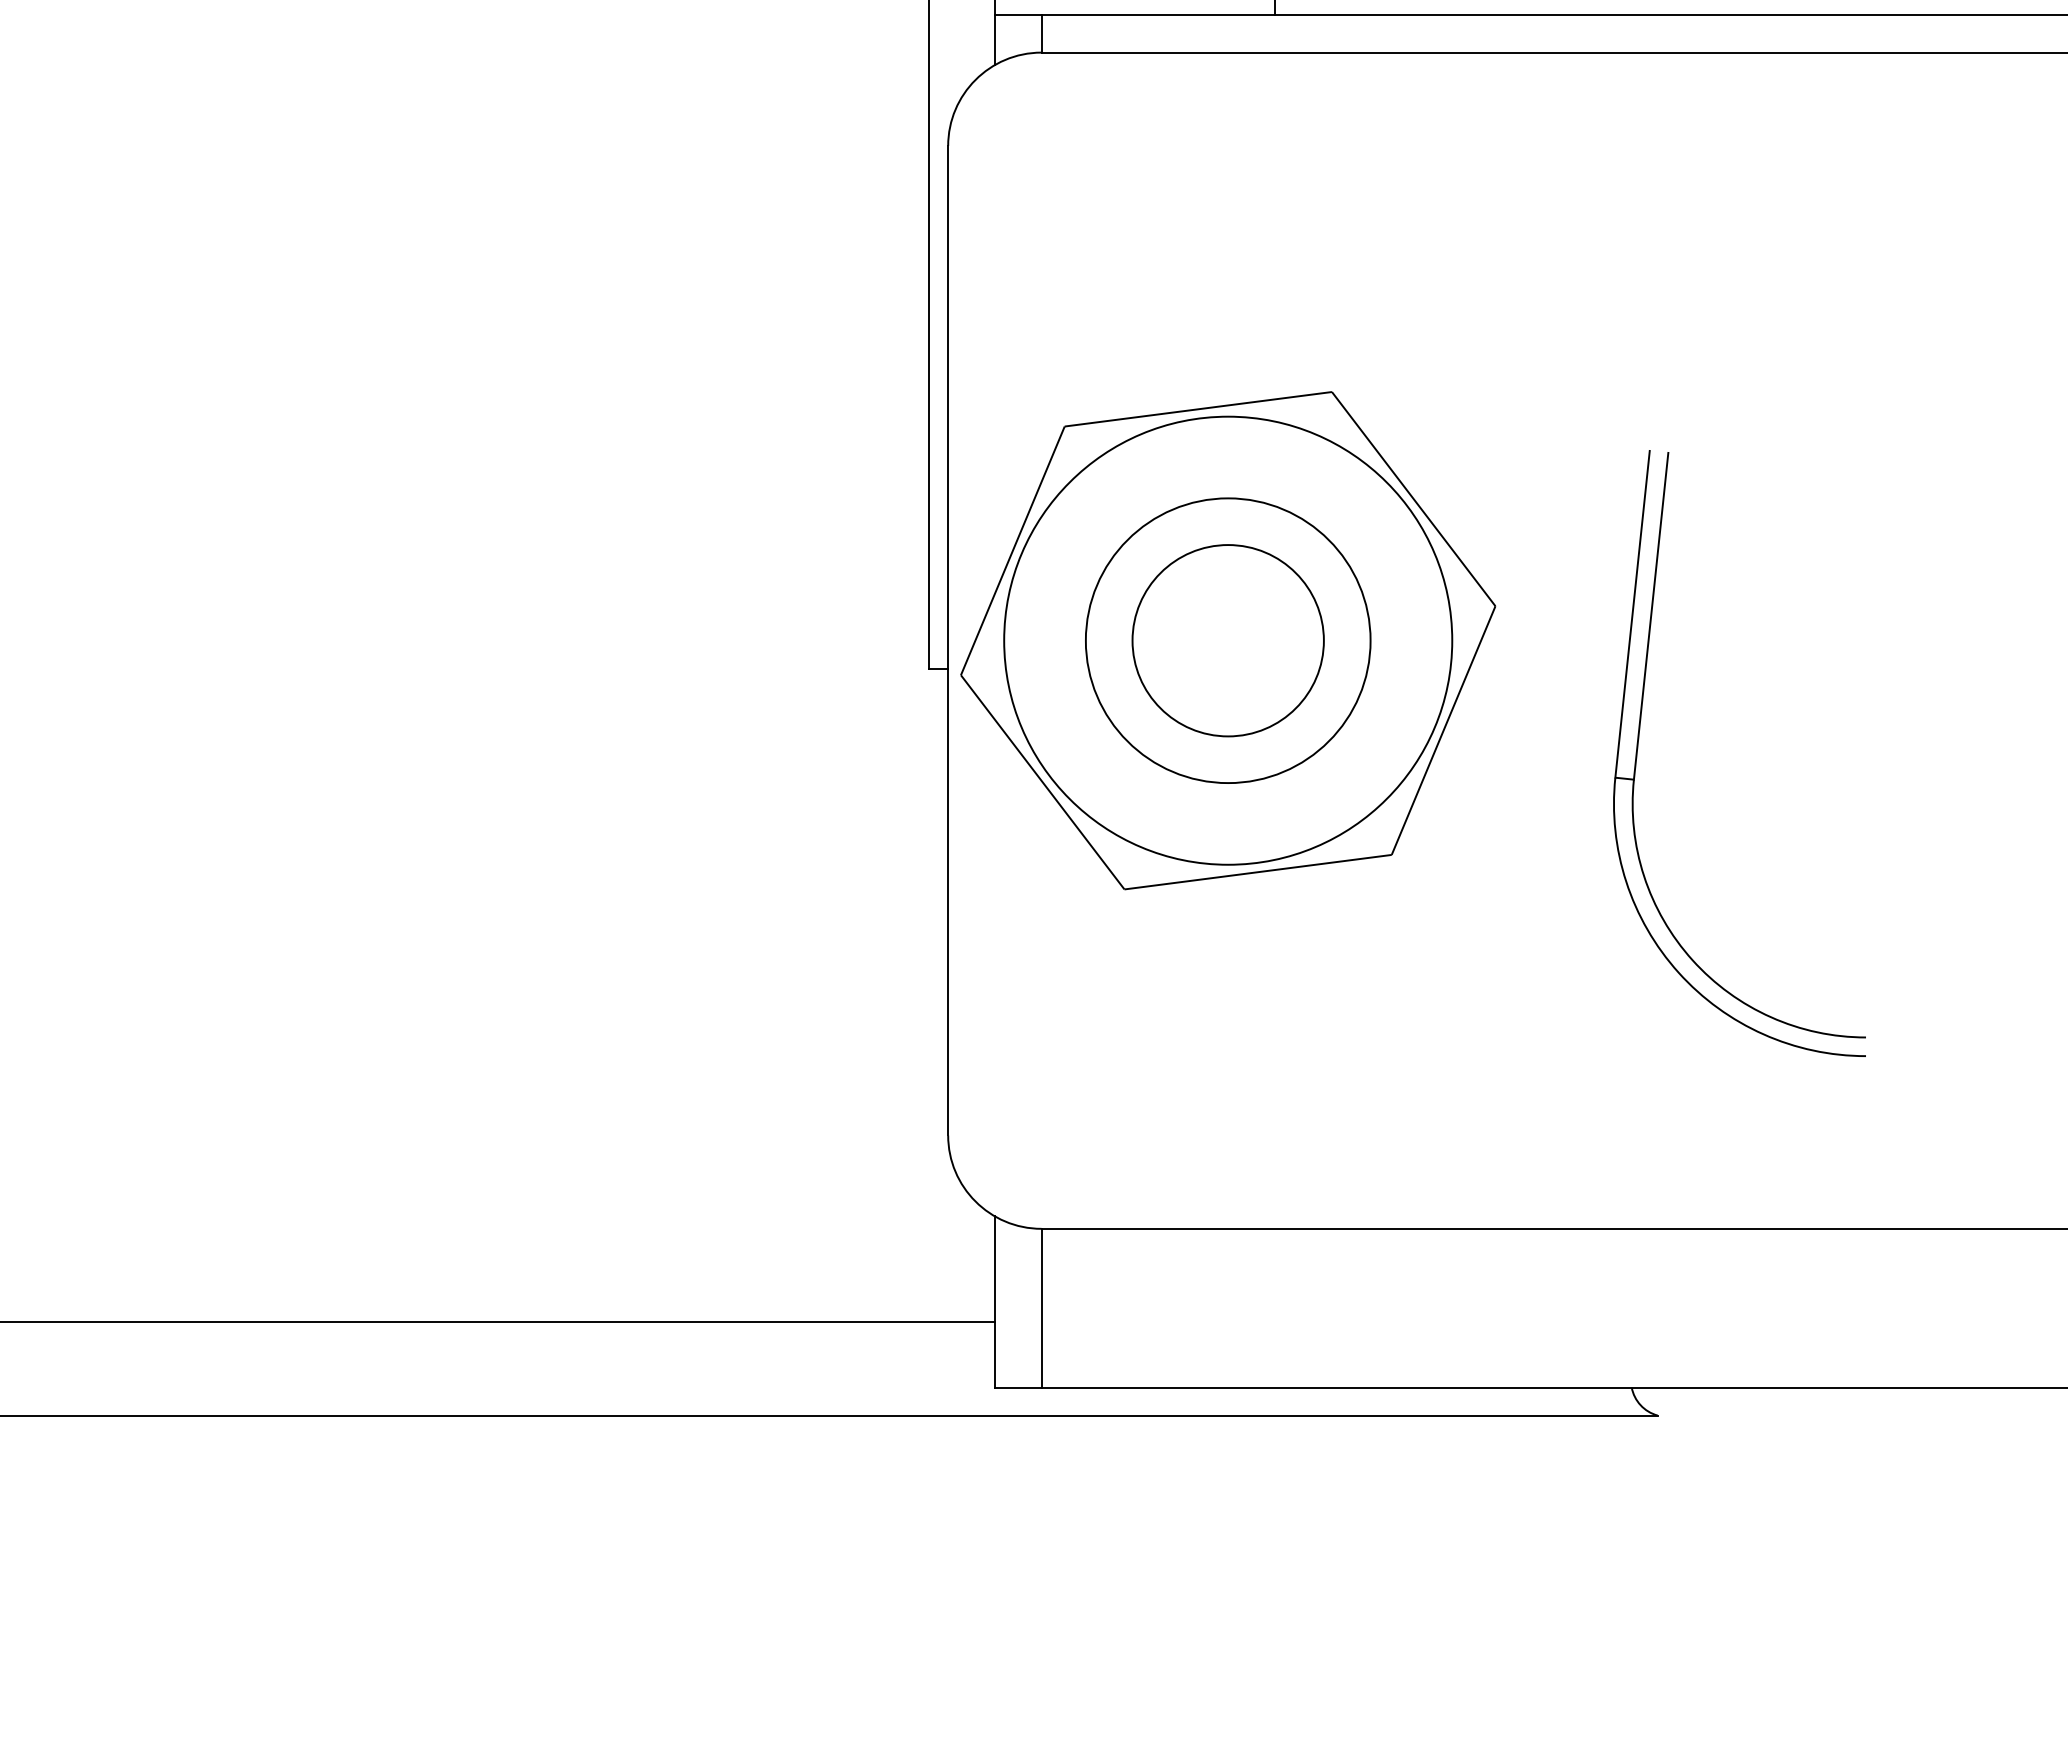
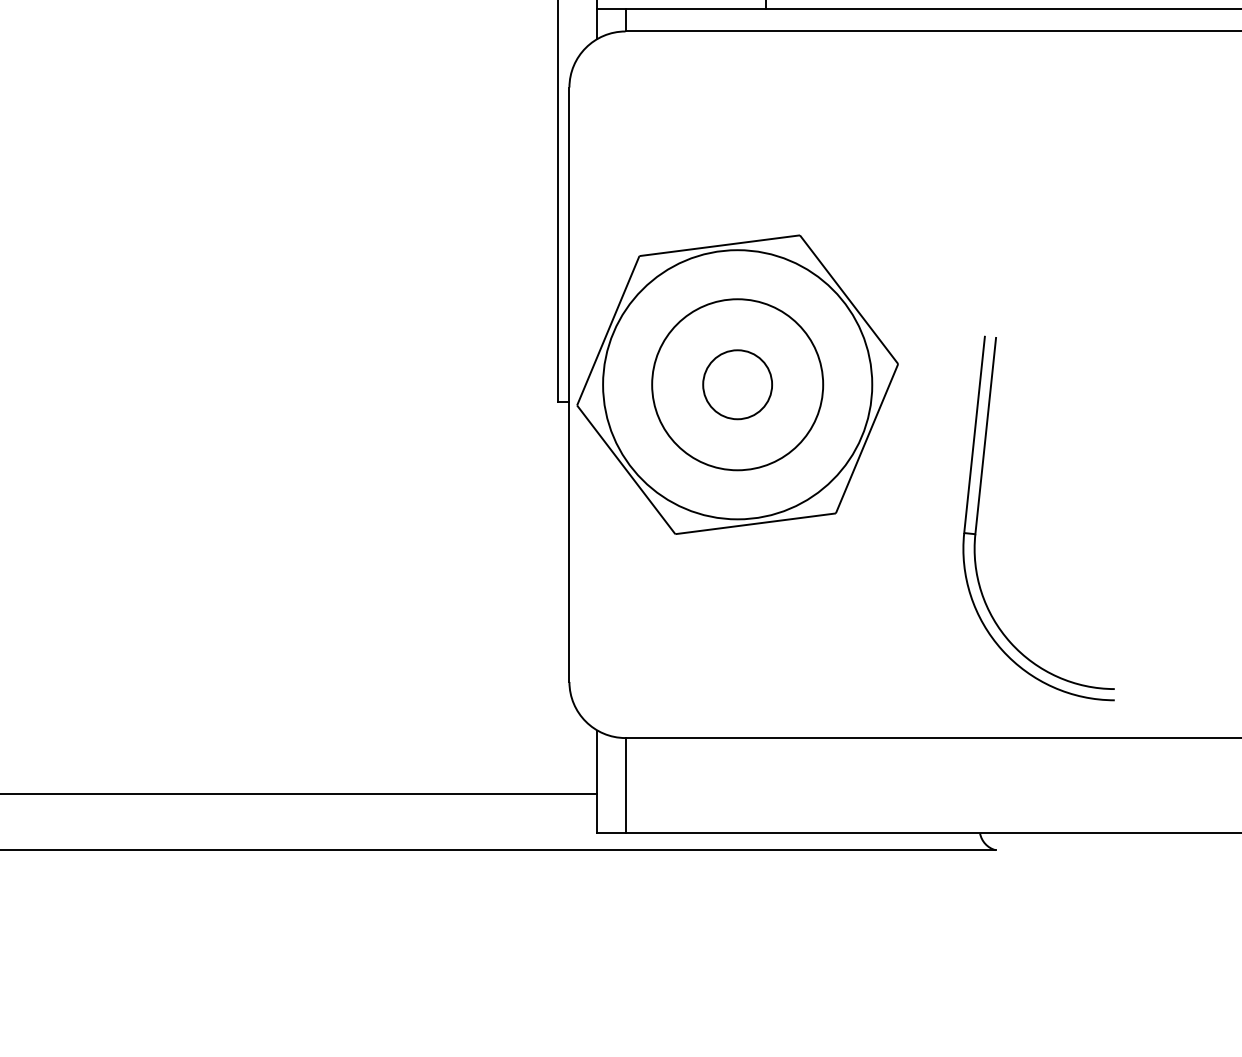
circle: (1227, 640) -> (737, 384), size x0.6
part: (1640, 735) -> (979, 507), moved

